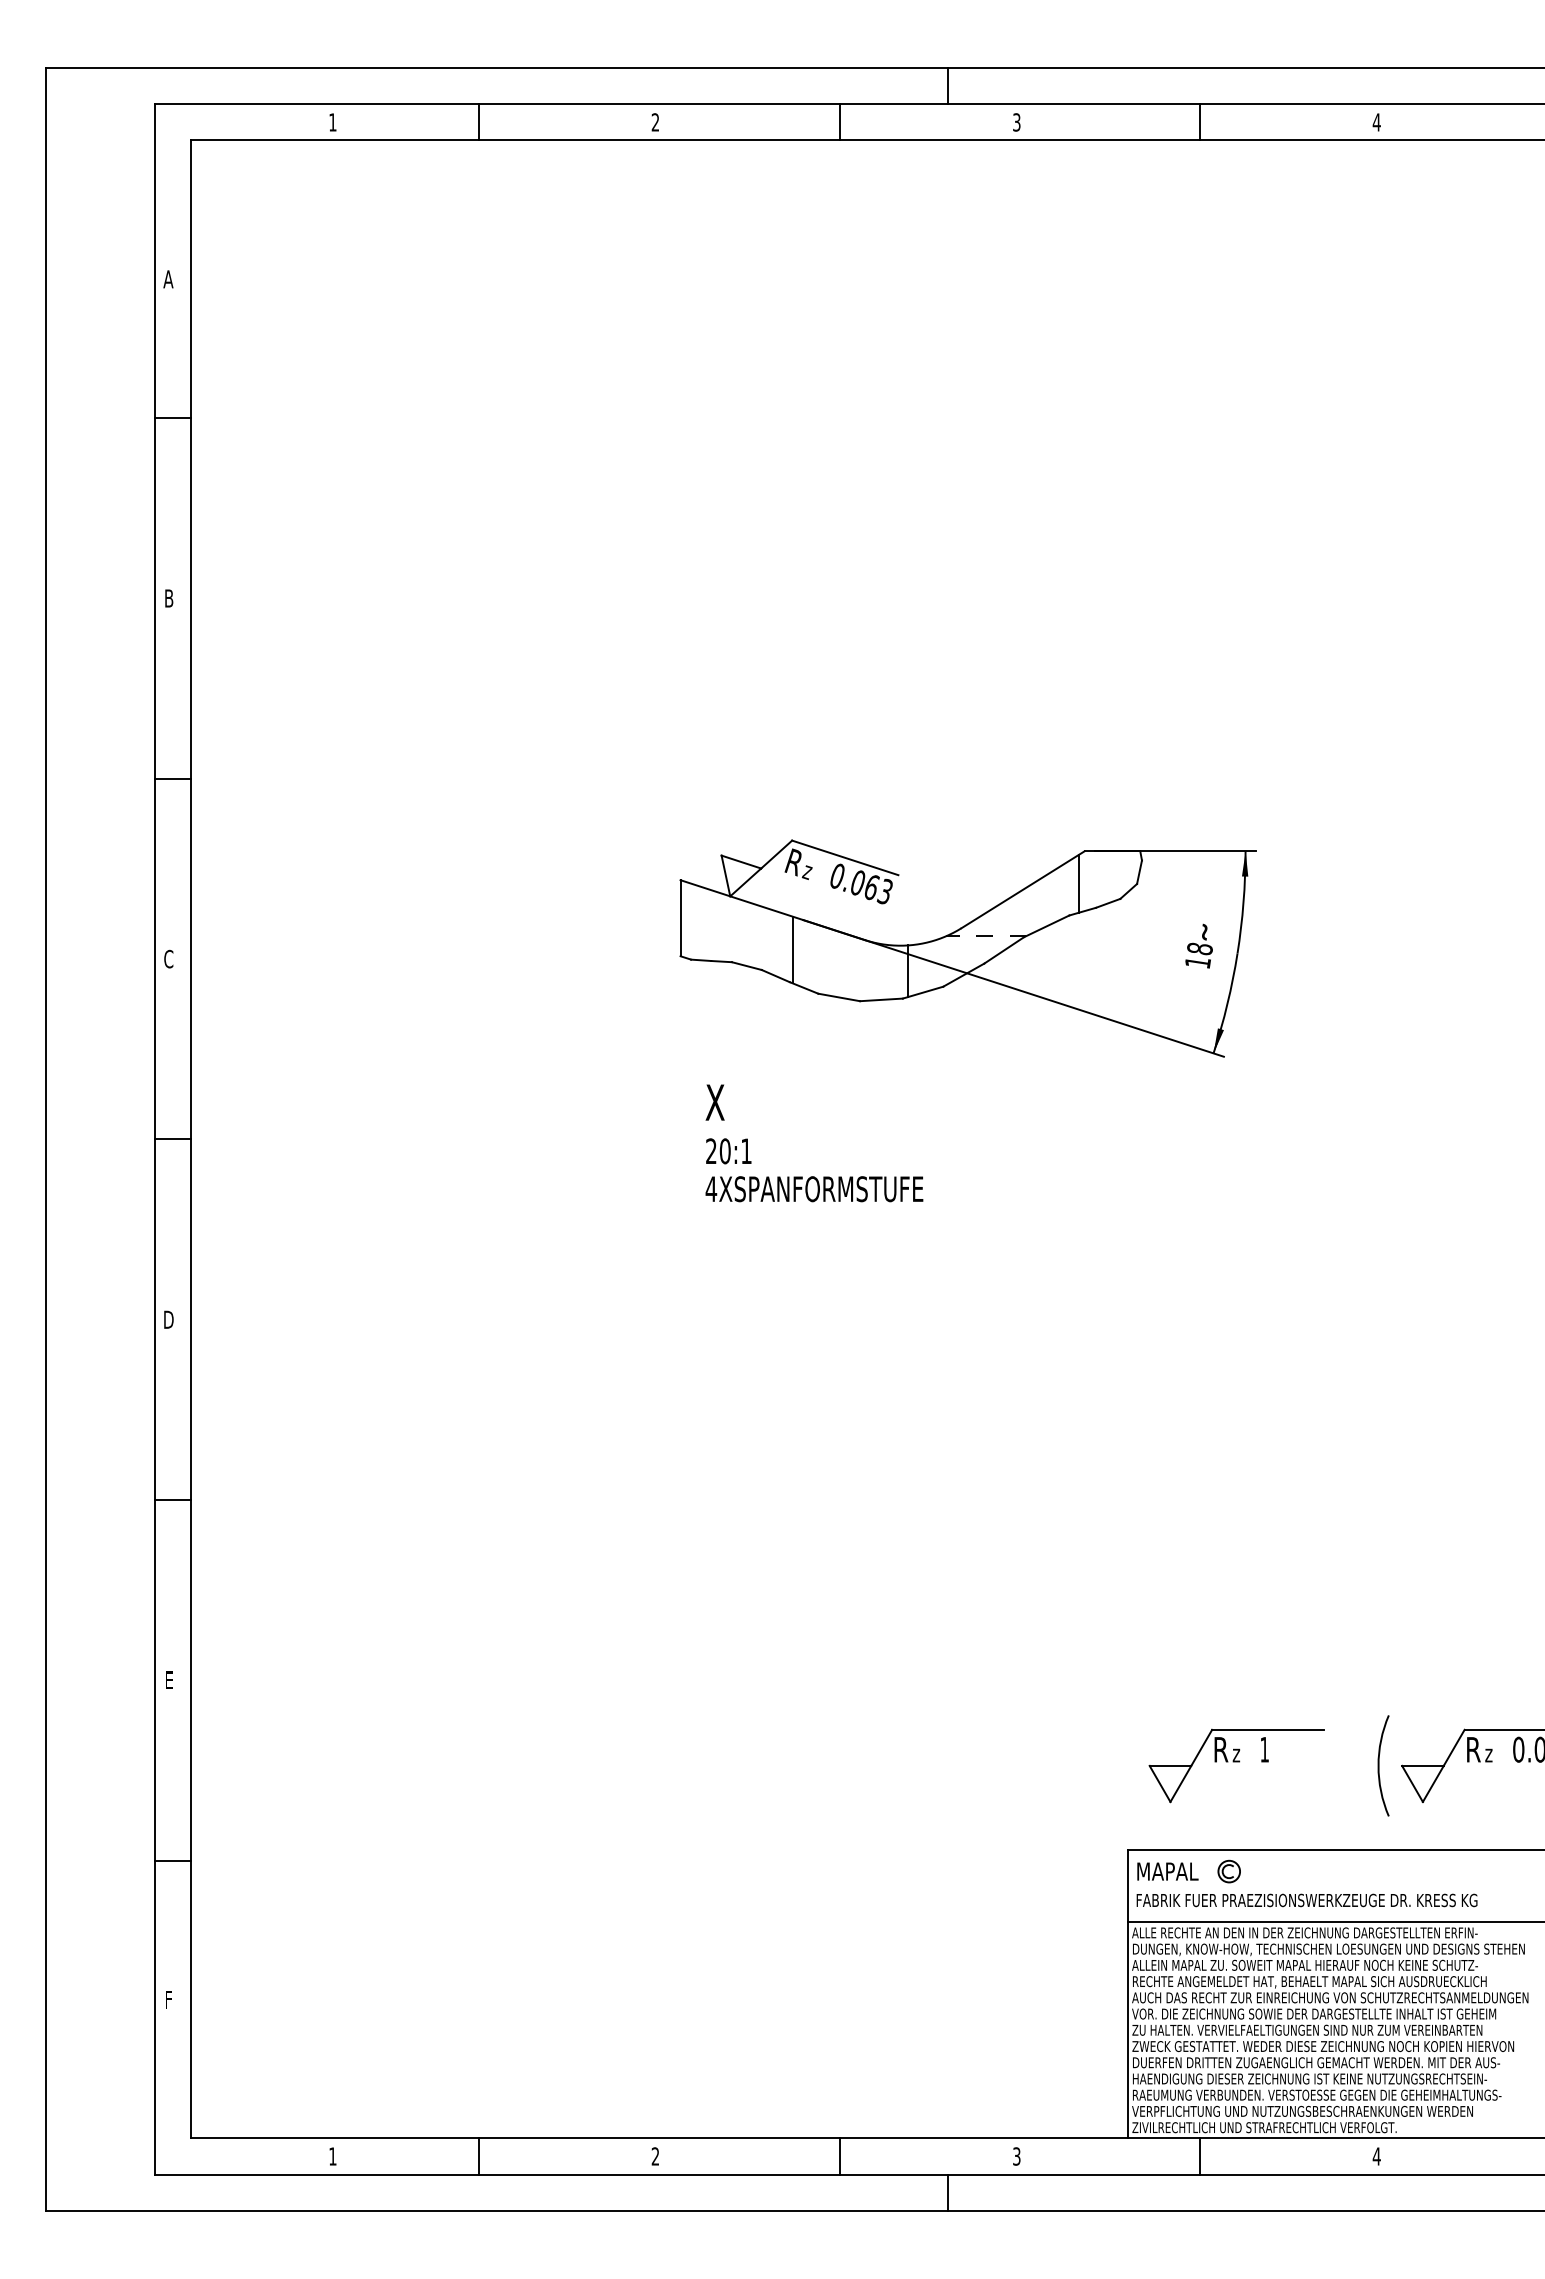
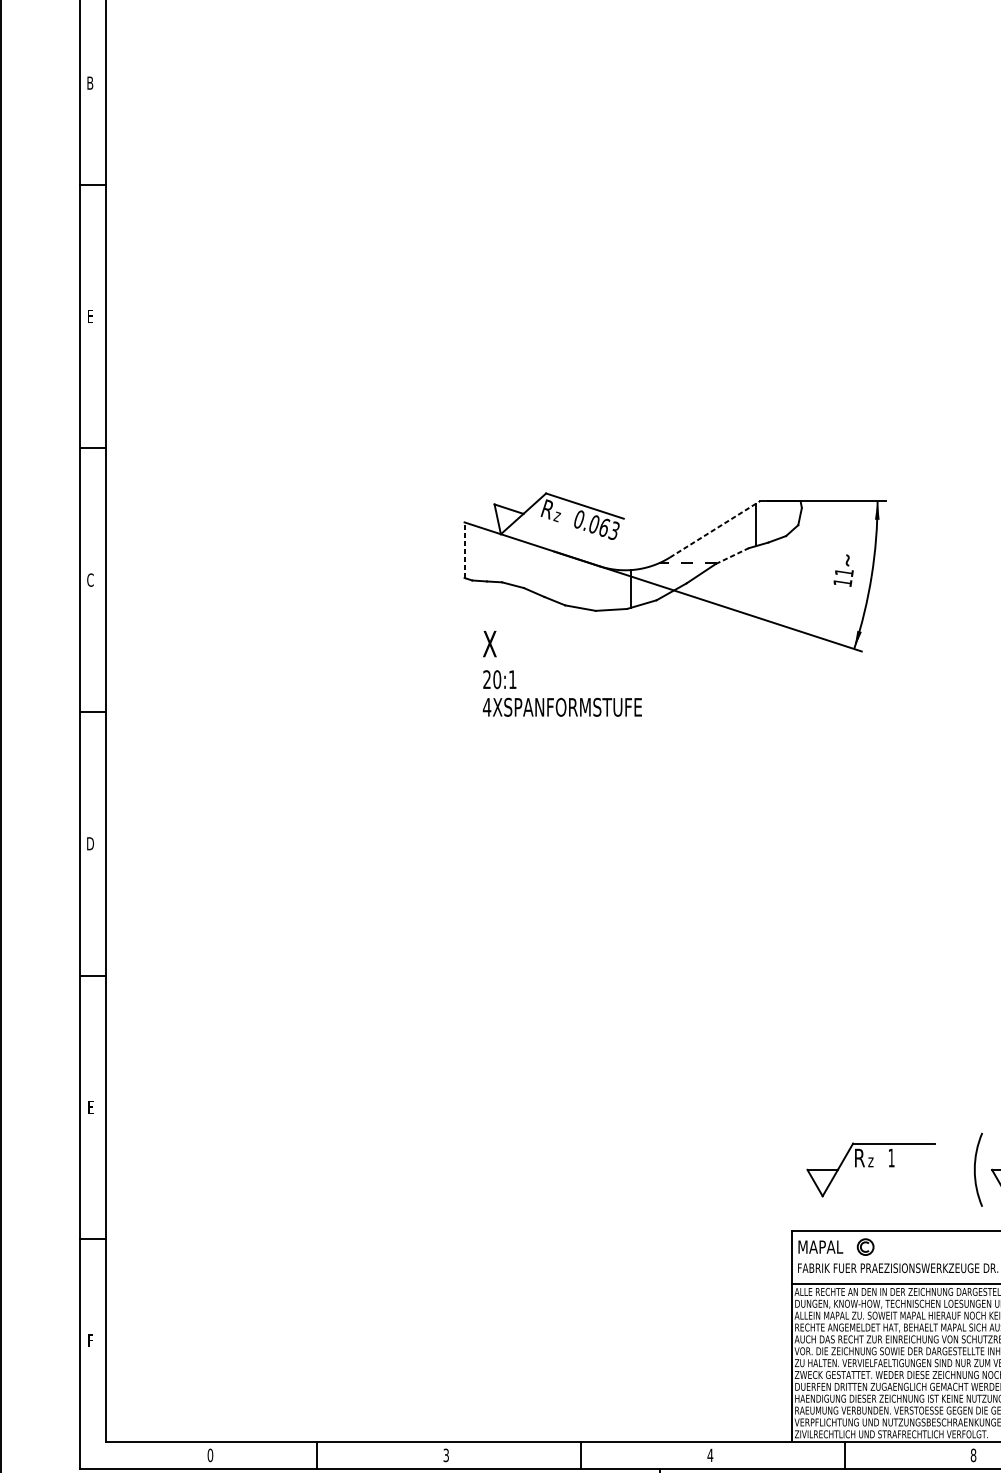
text: (168, 279) -> (90, 83), A -> B
text: (169, 598) -> (90, 316), B -> E
line: (1023, 889) -> (715, 529), solid -> dashed
line: (680, 917) -> (464, 549), solid -> dashed
line: (1047, 926) -> (732, 556), solid -> dashed
text: (1200, 948) -> (844, 572), 18 -> 11
line: (792, 949) -> (546, 573), removed
text: (814, 1143) -> (562, 673), moved
text: (332, 2156) -> (210, 1455), 1 -> 0
text: (655, 2156) -> (446, 1455), 2 -> 3
text: (1016, 2156) -> (710, 1455), 3 -> 4
text: (1376, 2156) -> (973, 1455), 4 -> 8

